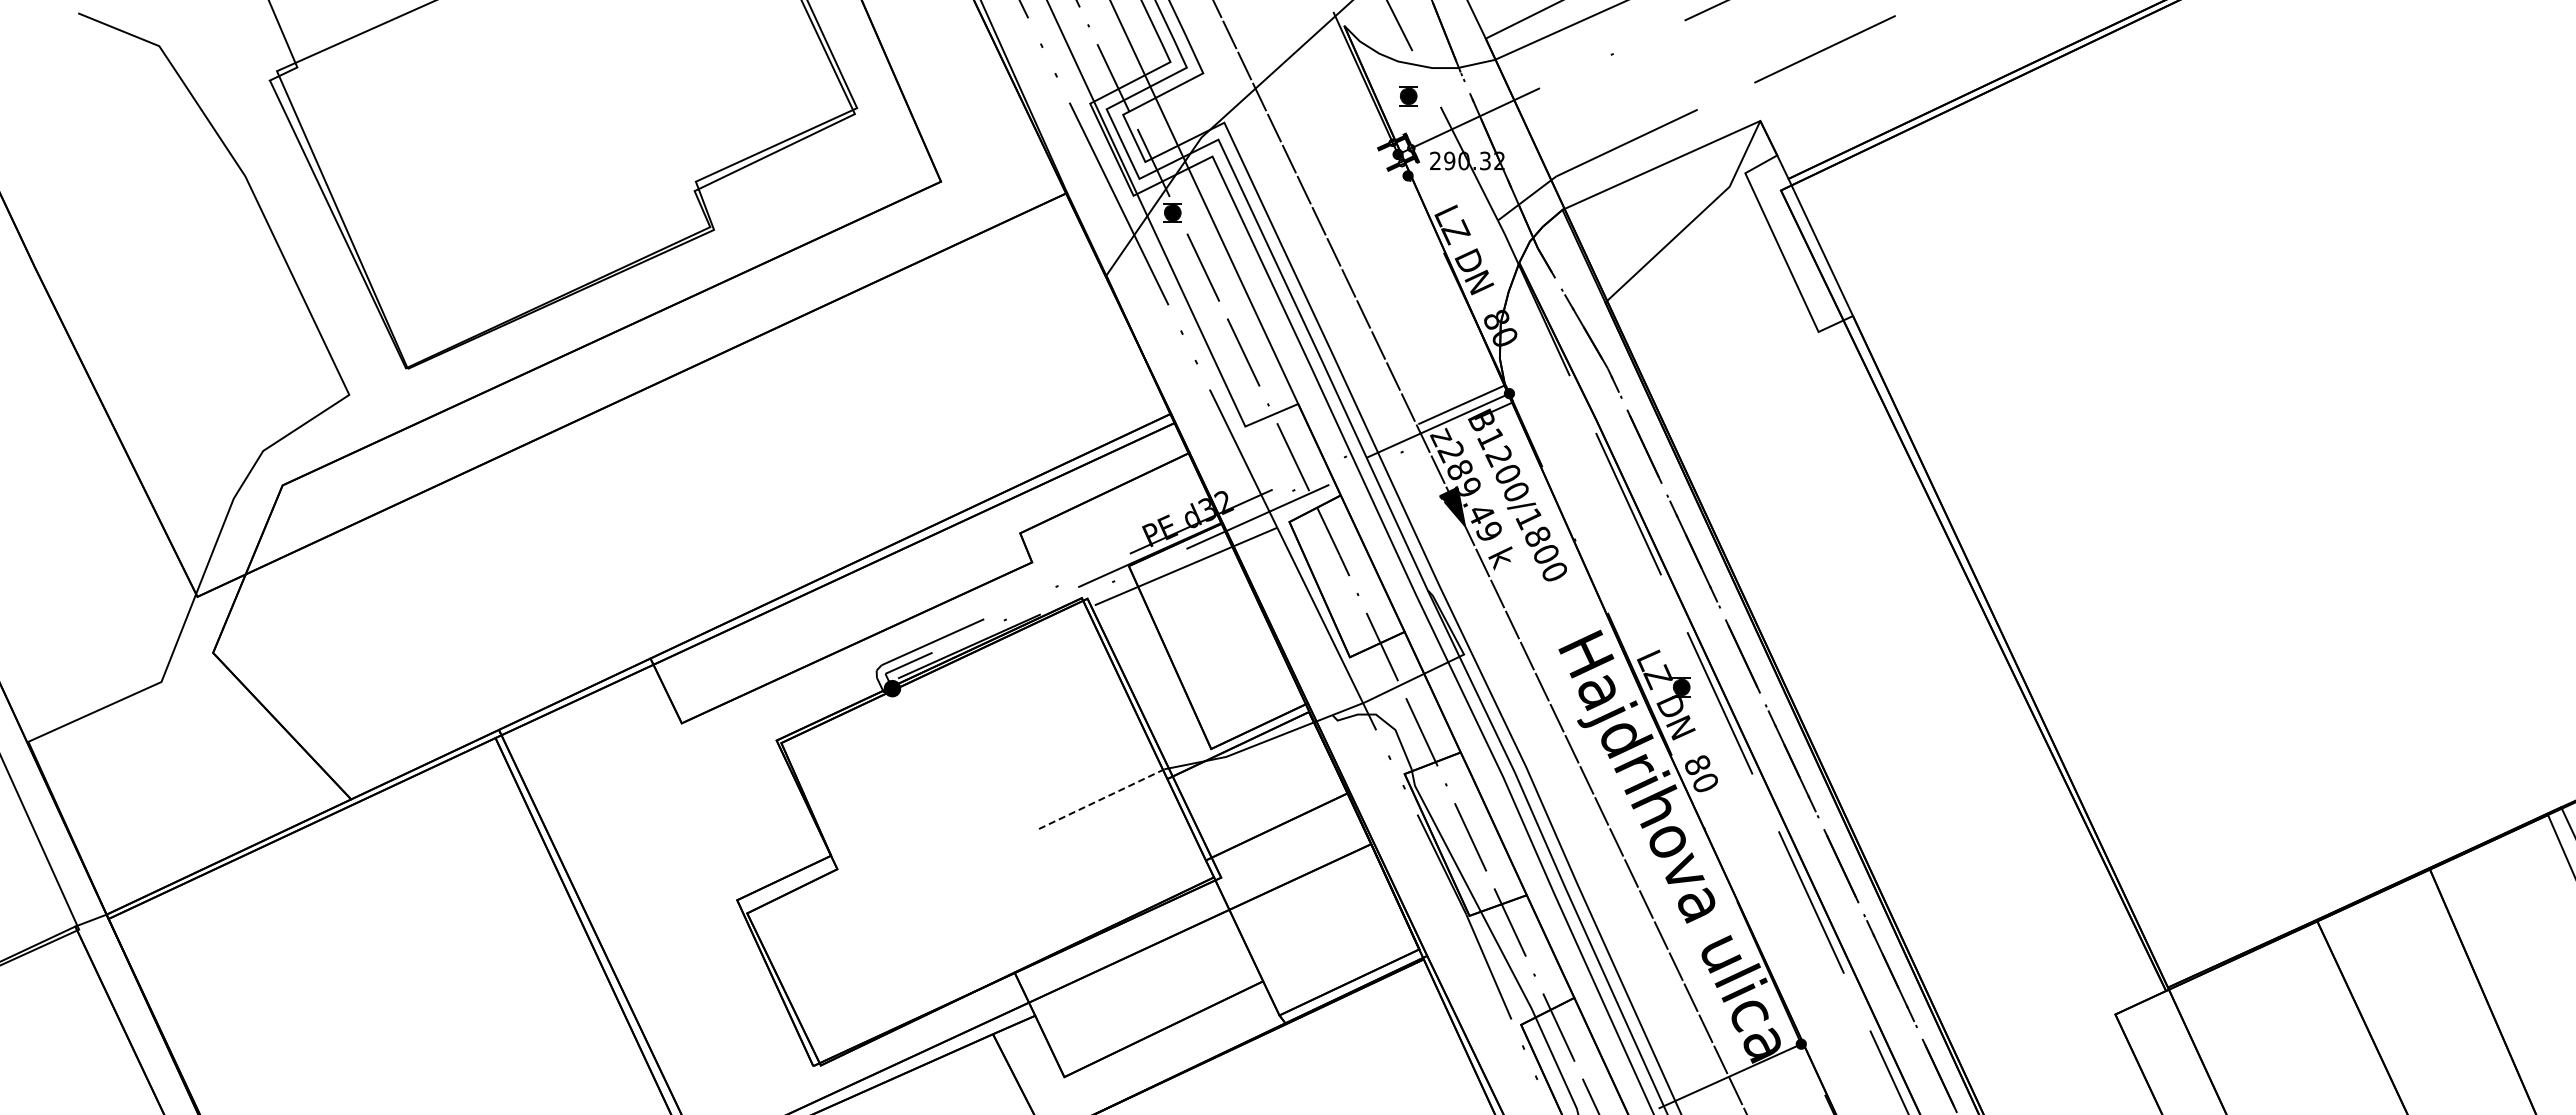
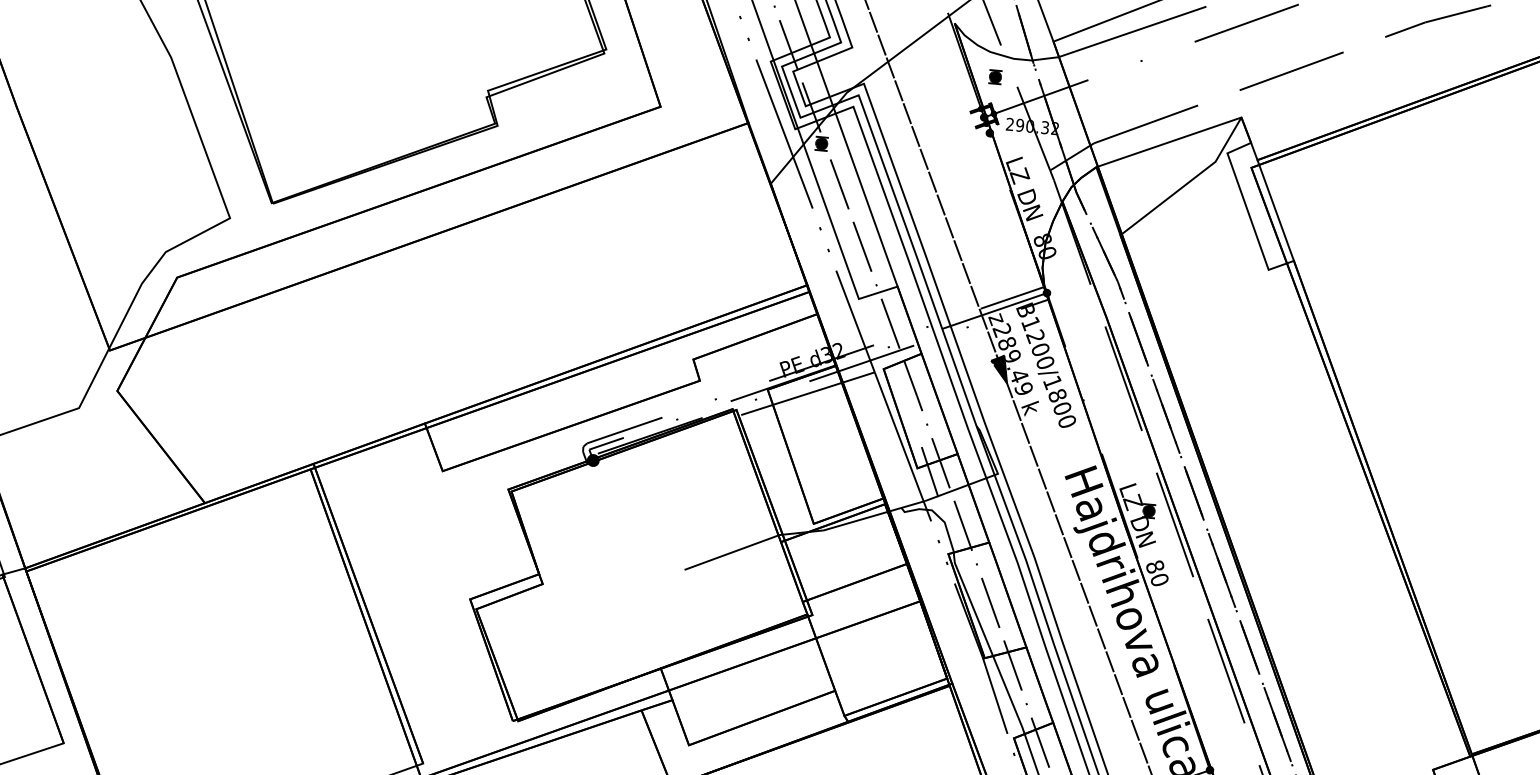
line: (1367, 660) -> (929, 471), added
line: (1100, 799) -> (732, 552), dashed -> solid

